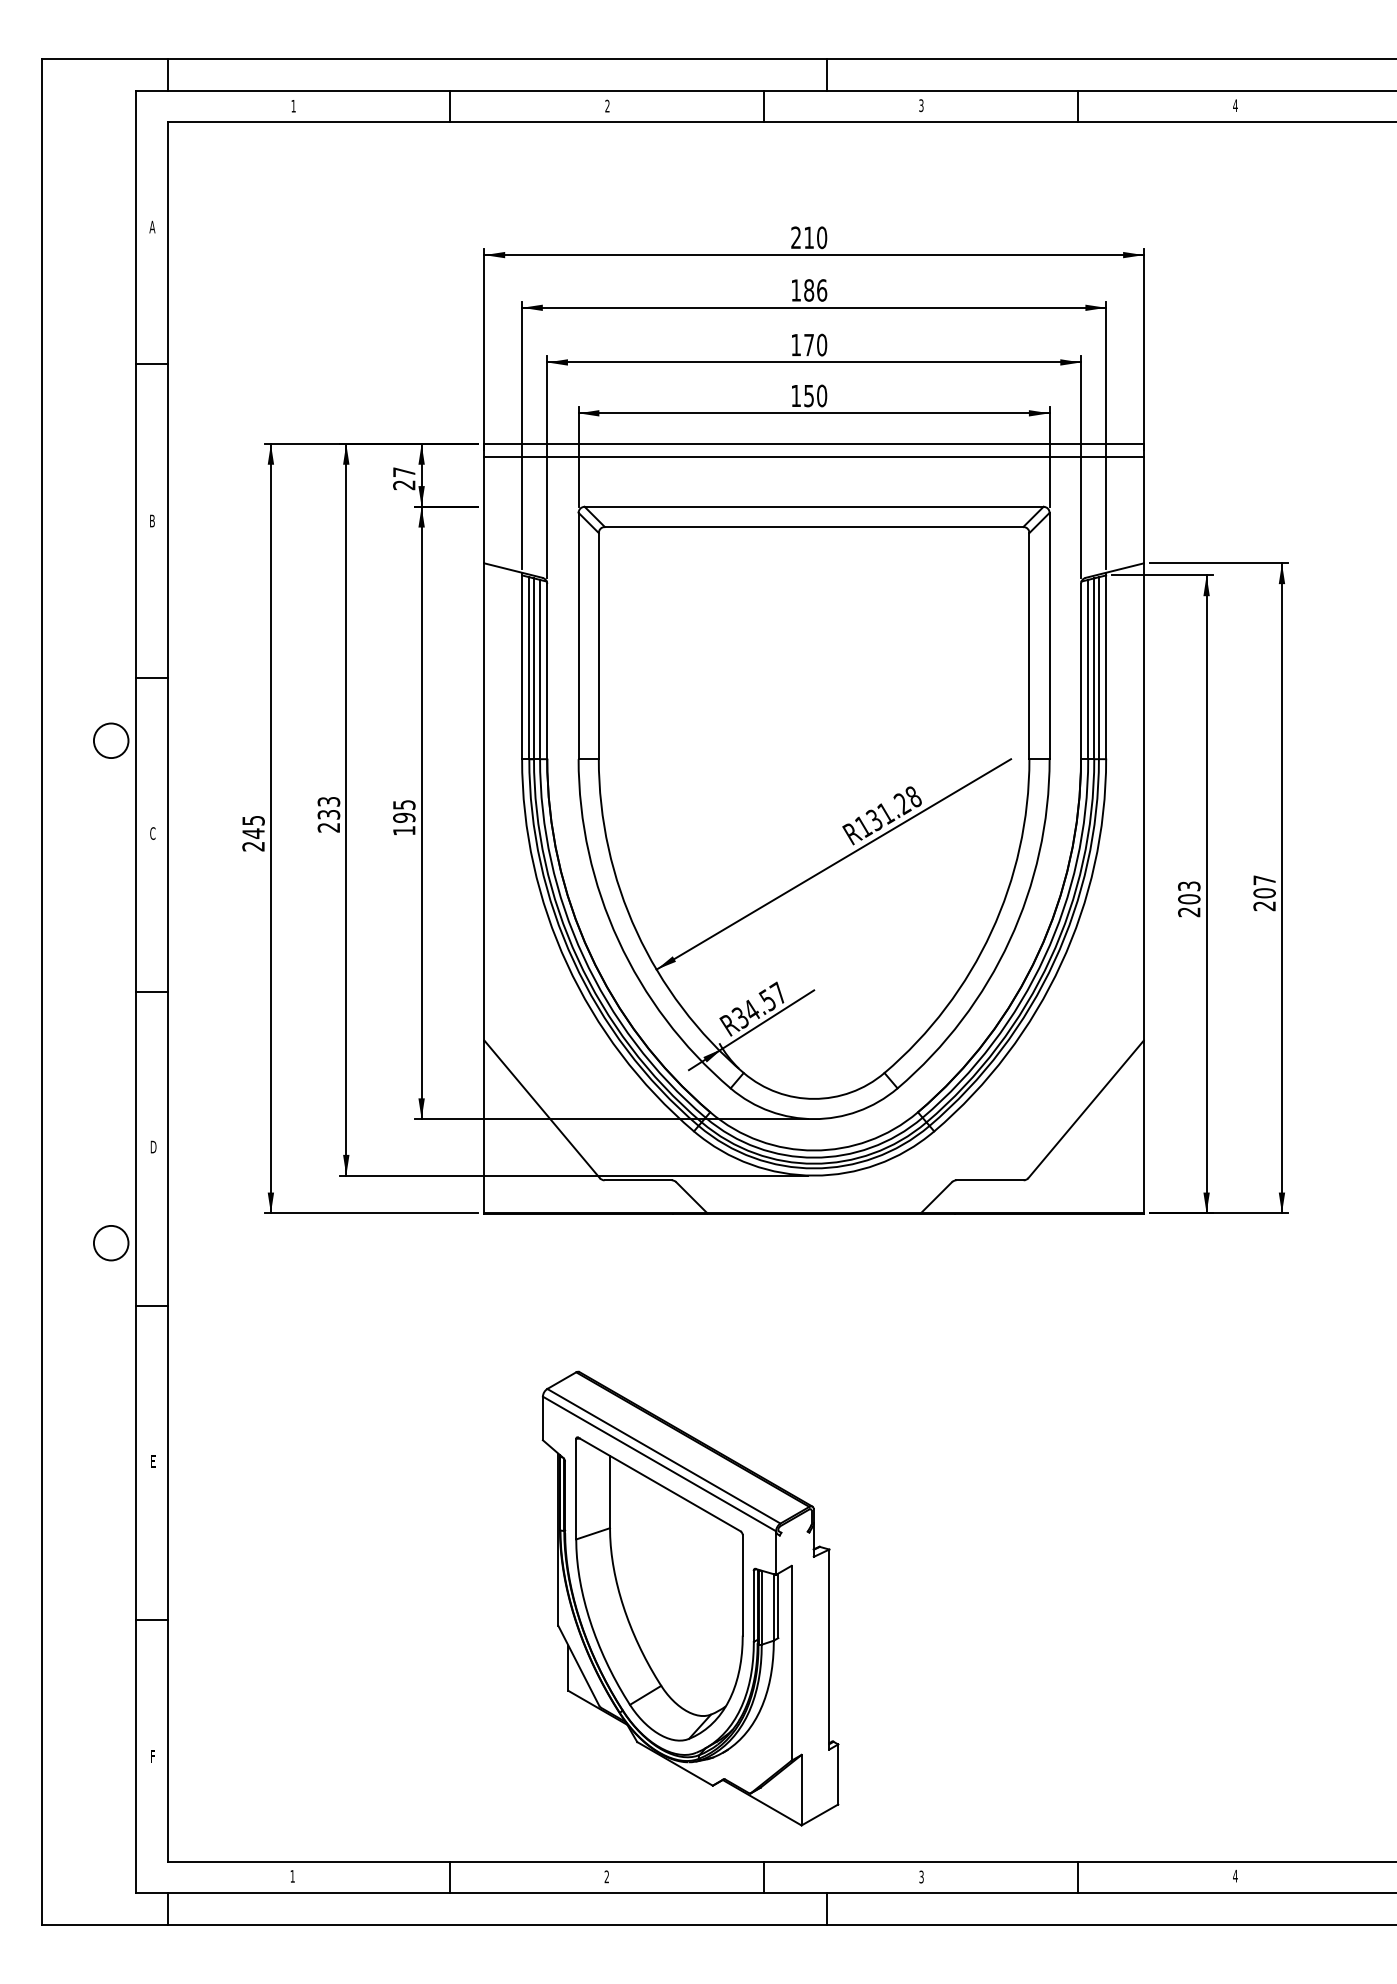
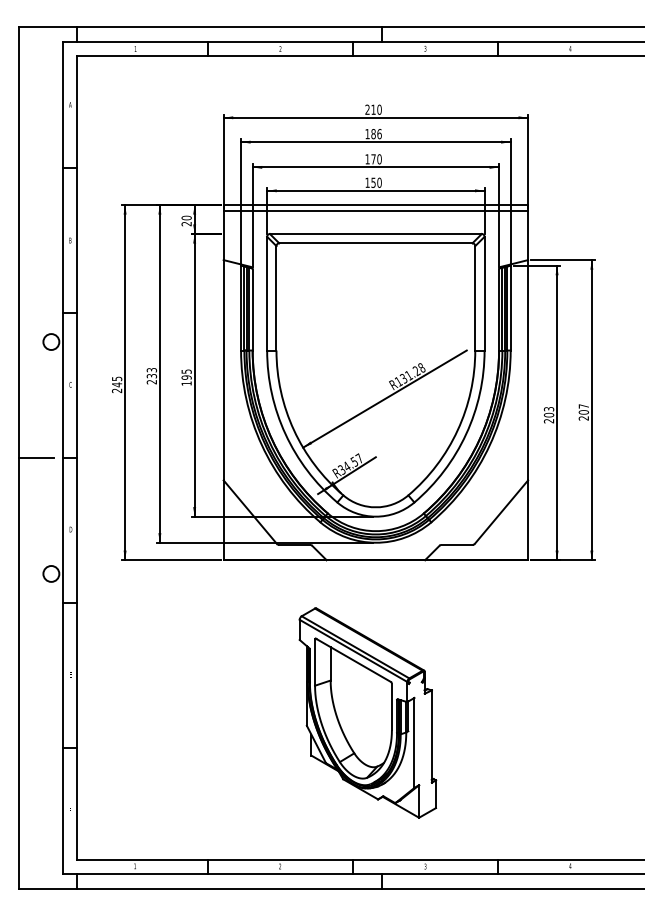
text: (403, 471) -> (186, 217), 27 -> 20
line: (78, 993) -> (36, 458), added
part: (689, 1597) -> (367, 712), moved

